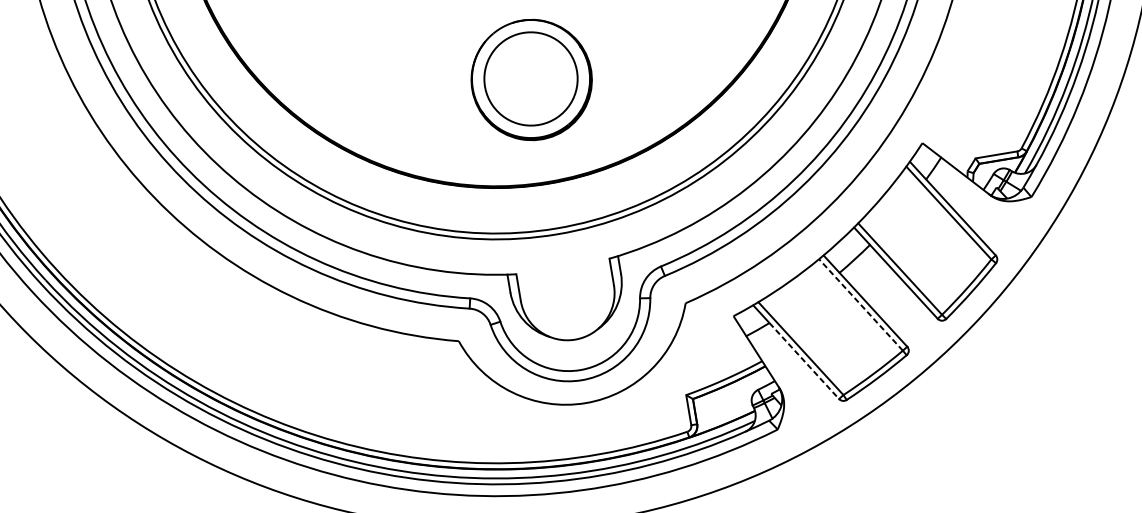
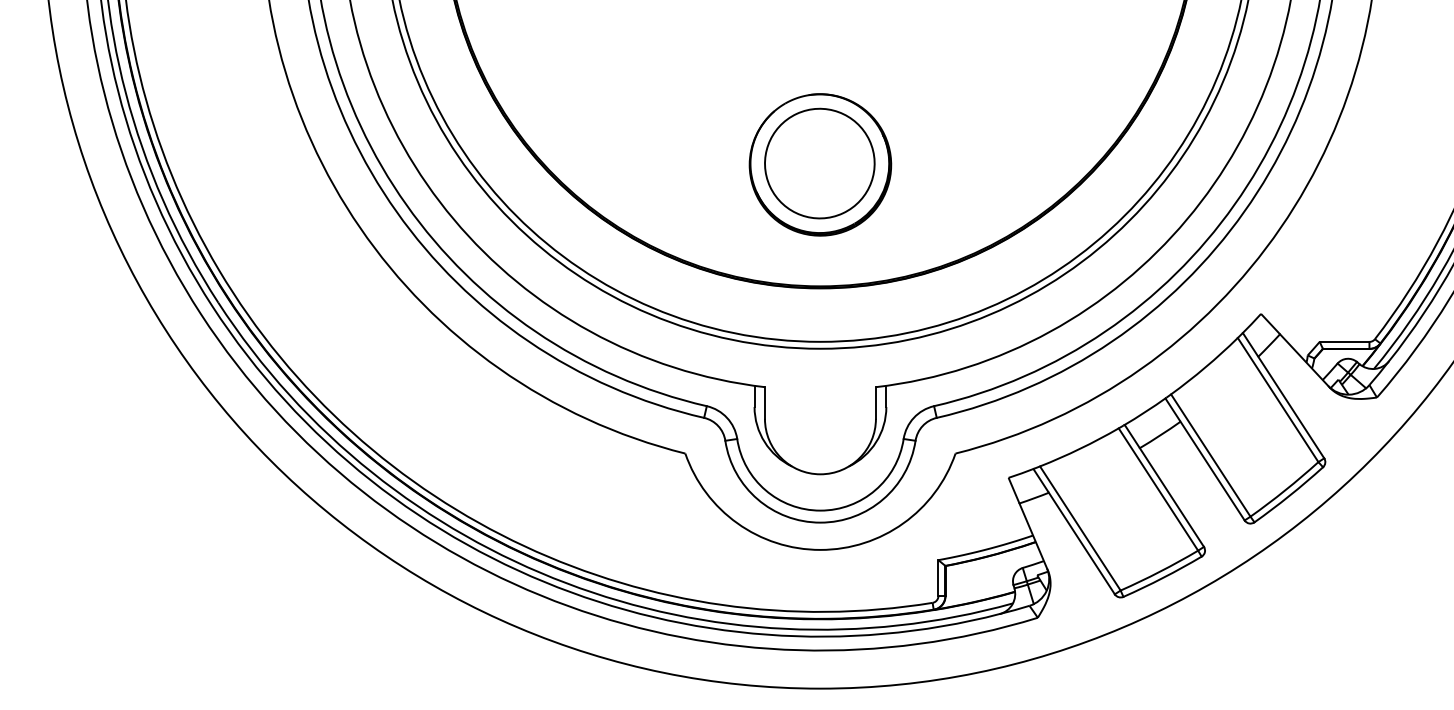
line: (861, 304) -> (1158, 489), dashed -> solid
line: (803, 361) -> (1081, 543), dashed -> solid

